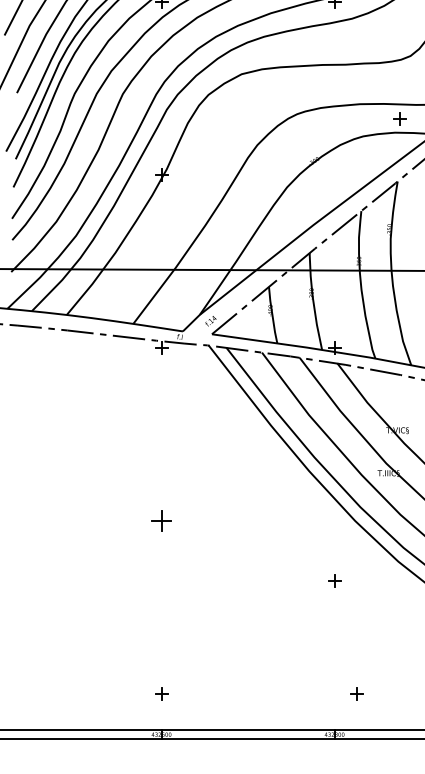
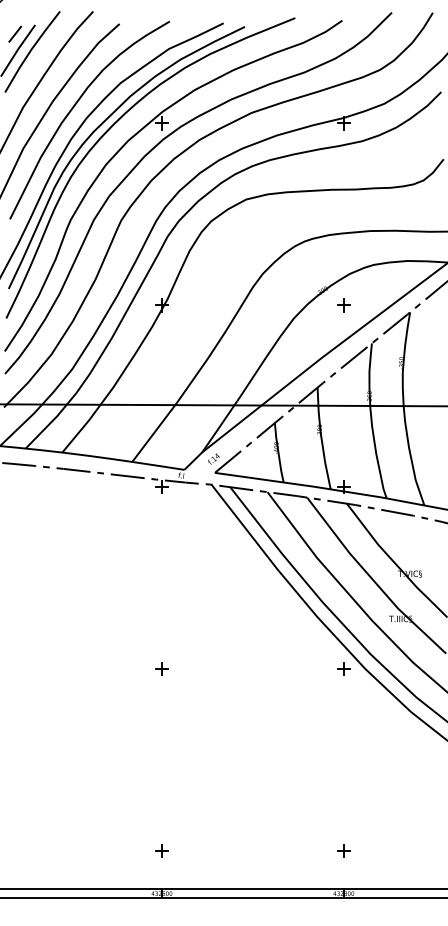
part: (399, 118) -> (343, 305), moved
part: (161, 520) -> (161, 668), size x0.62
part: (334, 580) -> (343, 668), moved
part: (356, 693) -> (343, 850), moved

